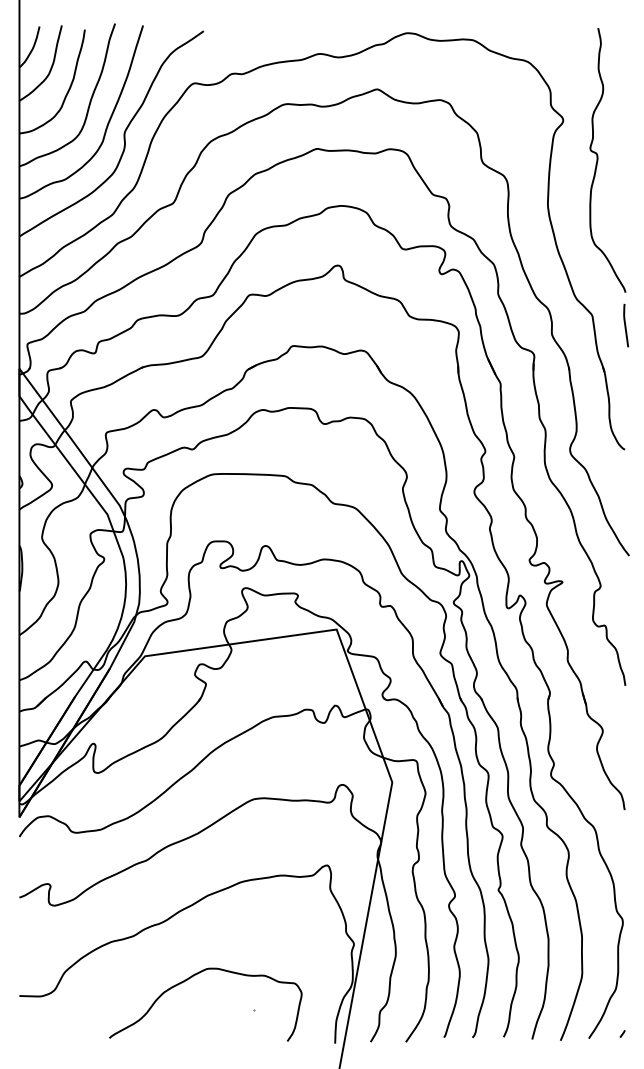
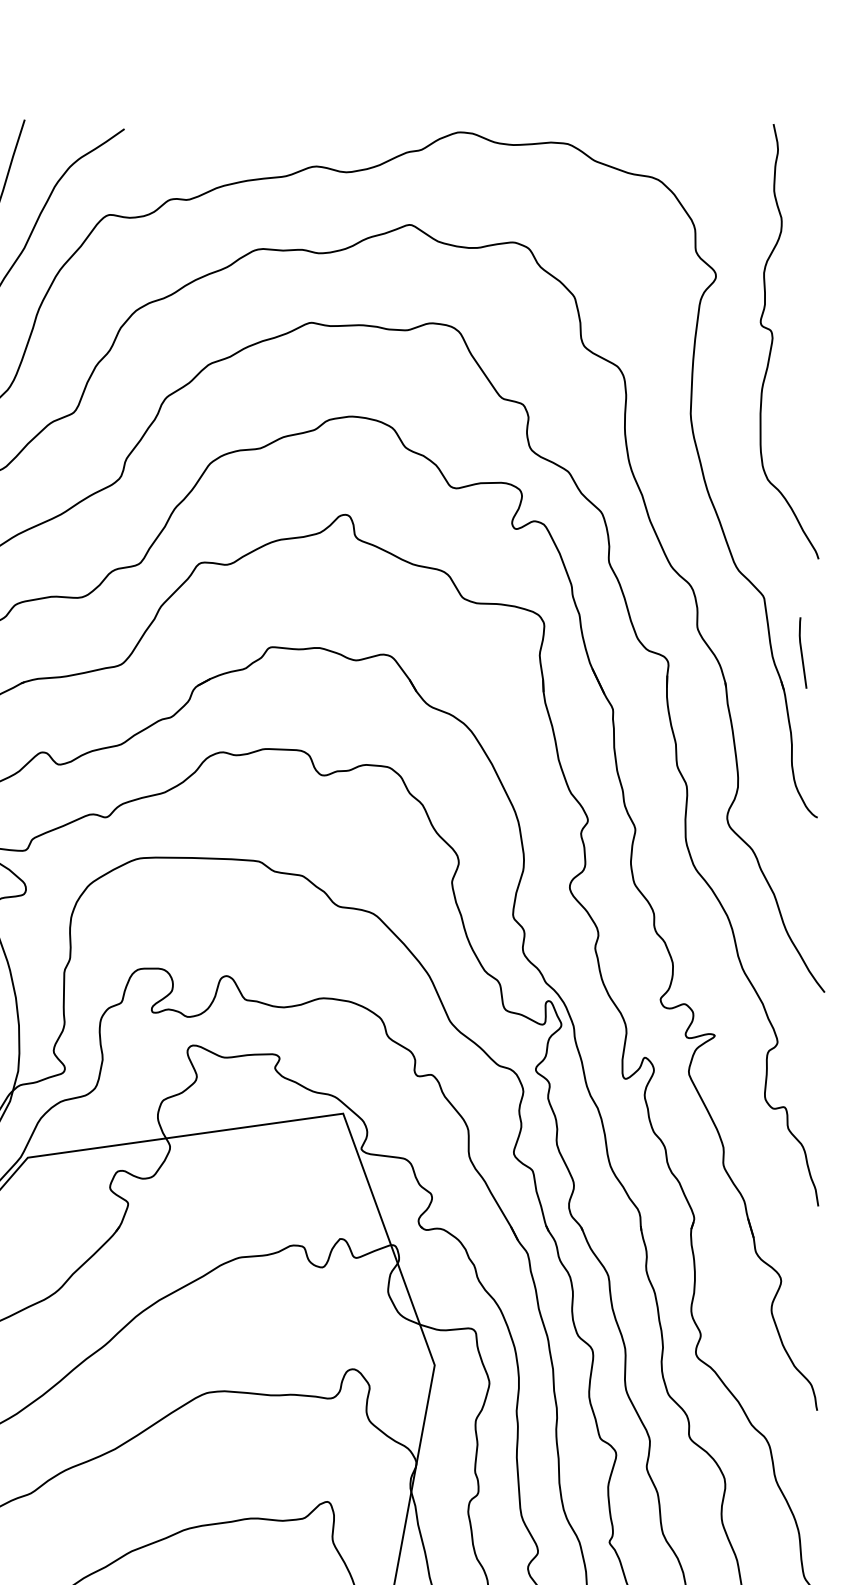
line: (626, 325) -> (803, 652), moved

